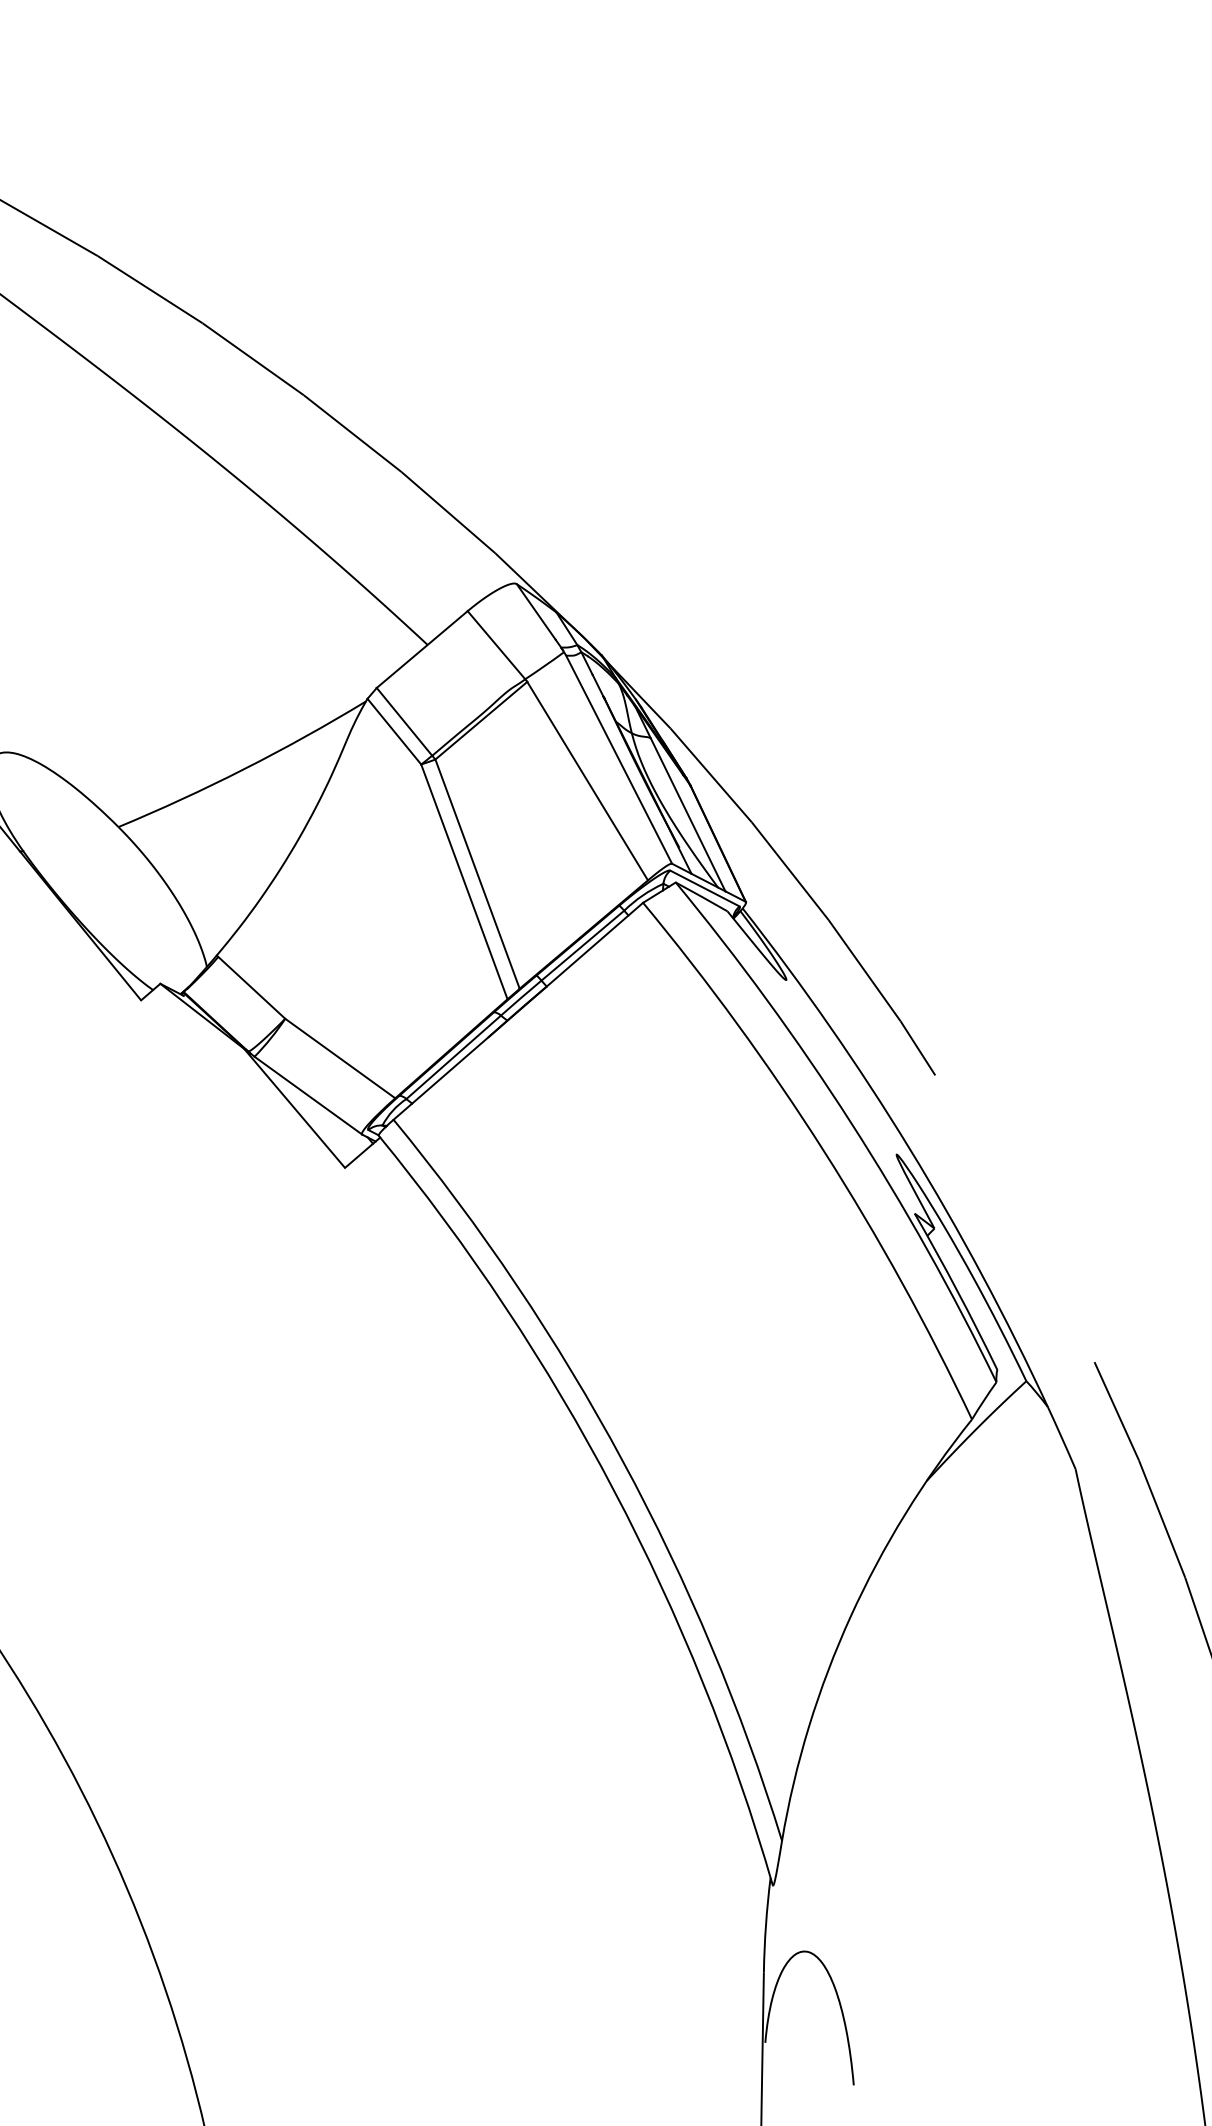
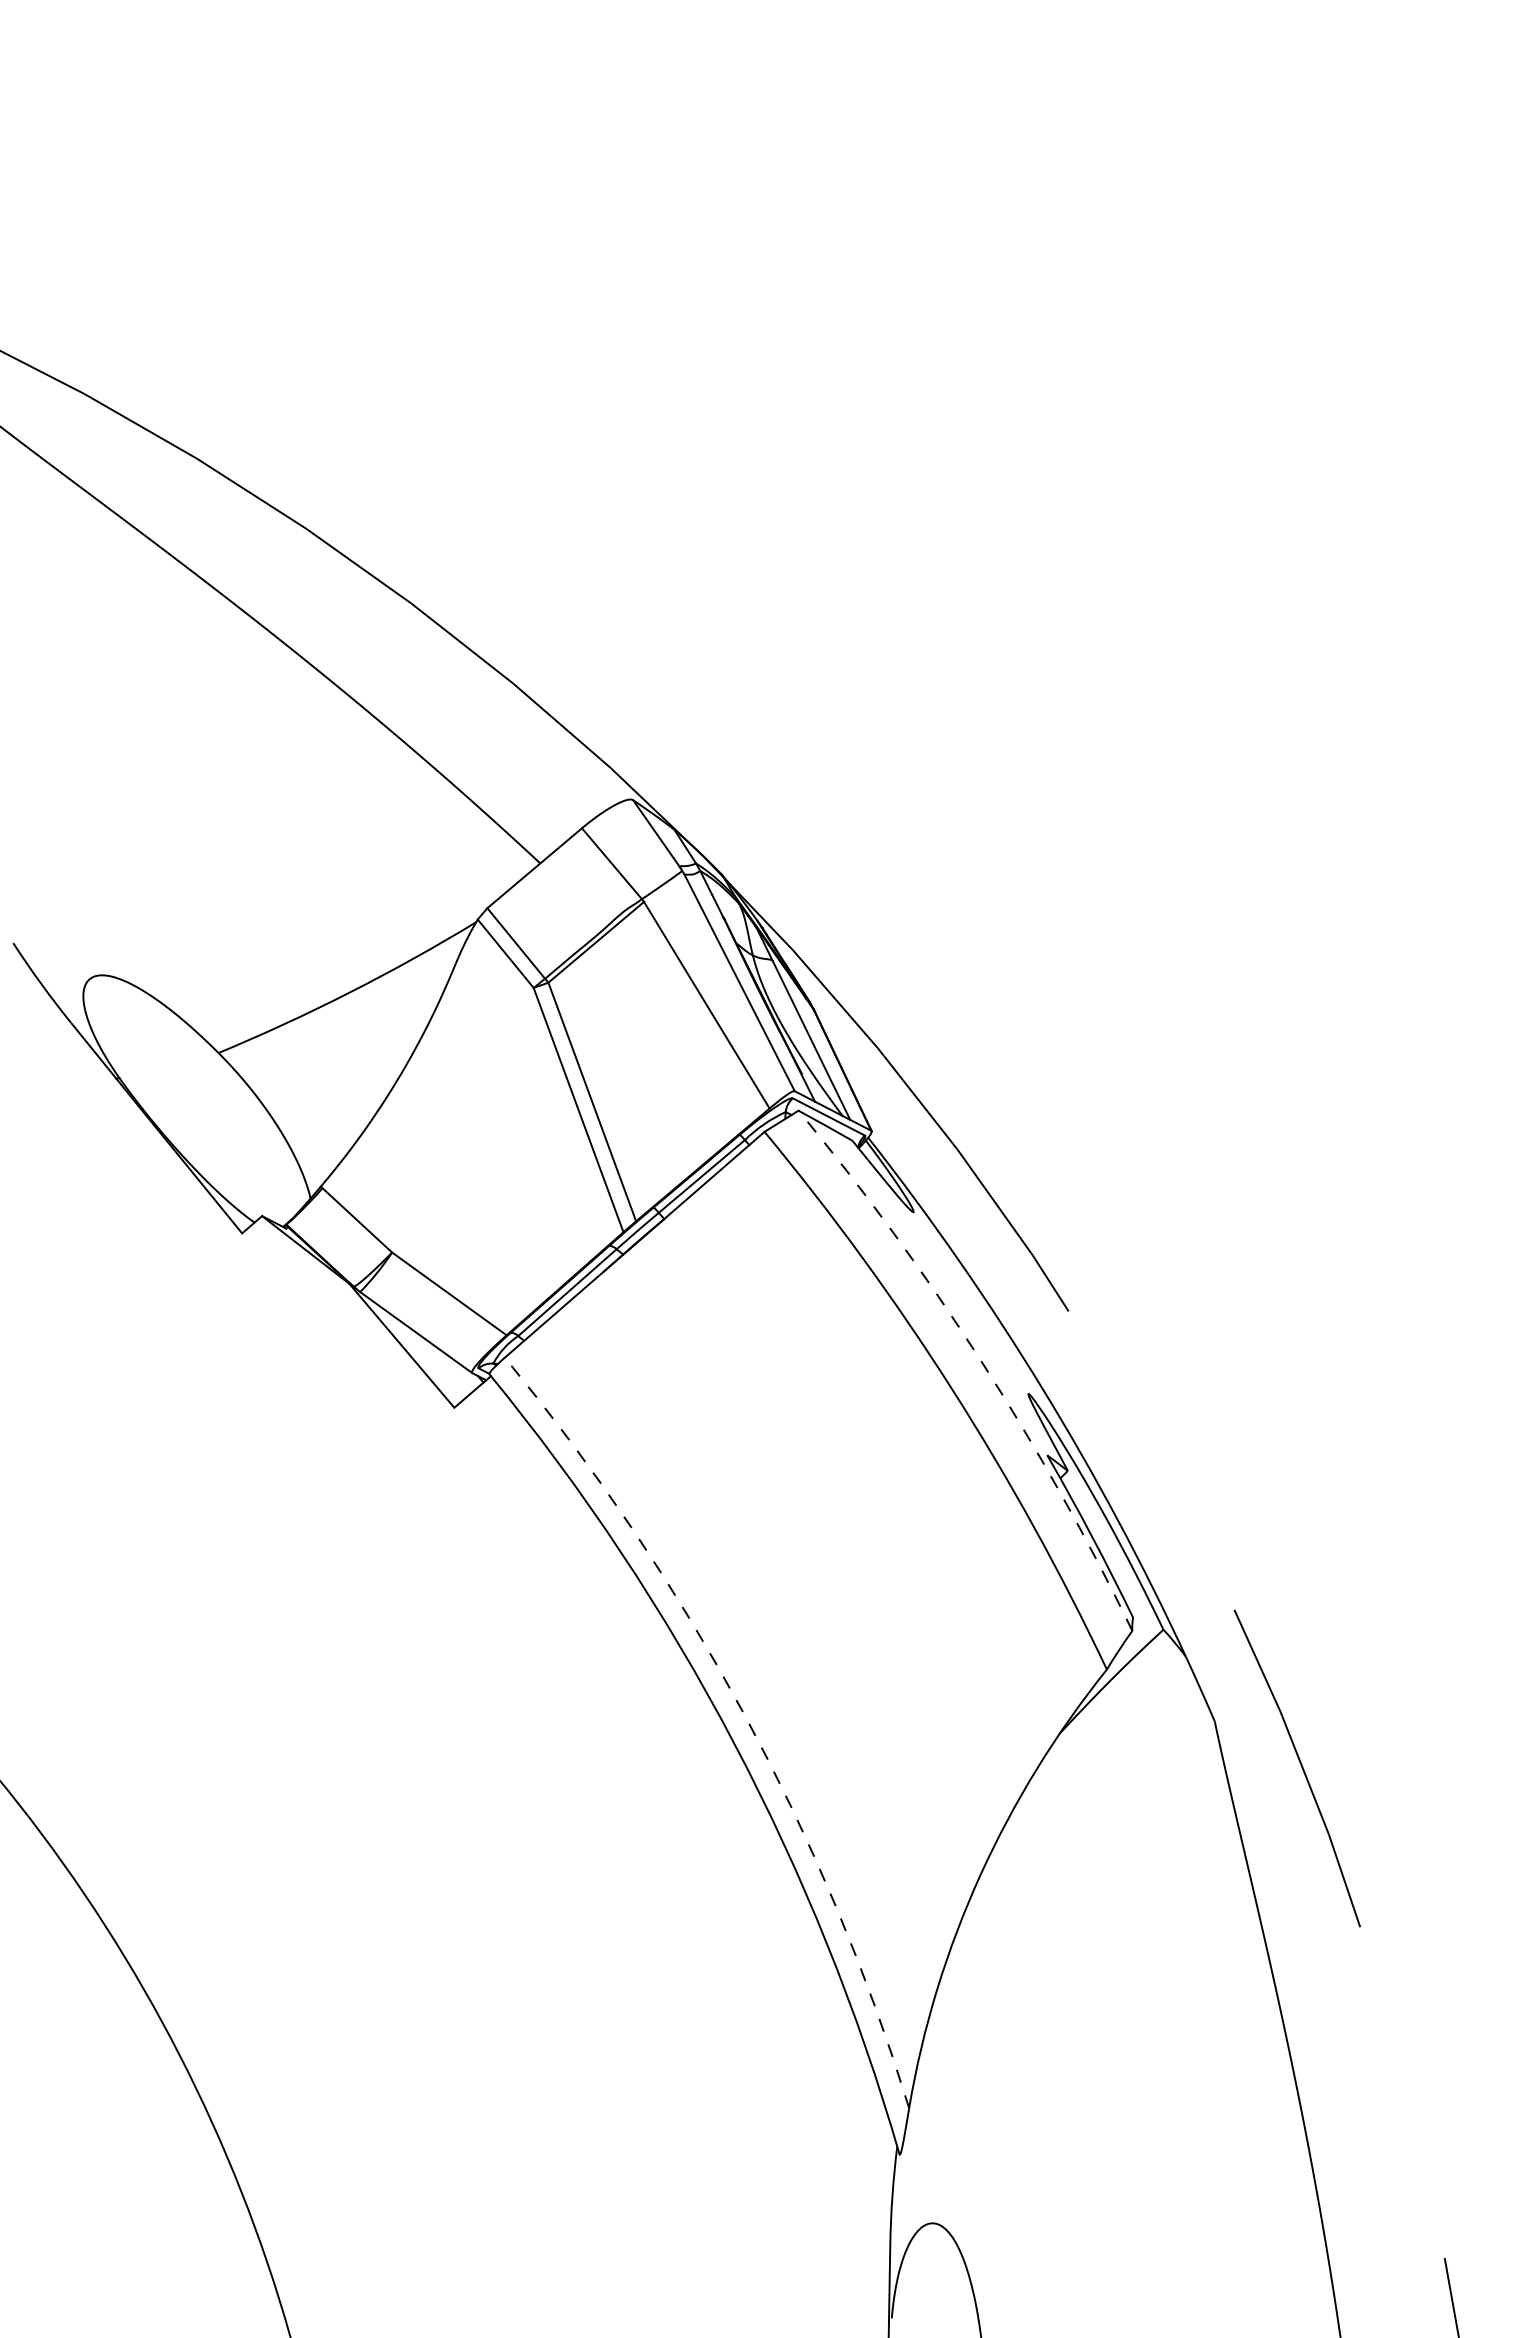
arc: (851, 1122) -> (981, 1360), solid -> dashed
arc: (622, 1461) -> (743, 1713), solid -> dashed

